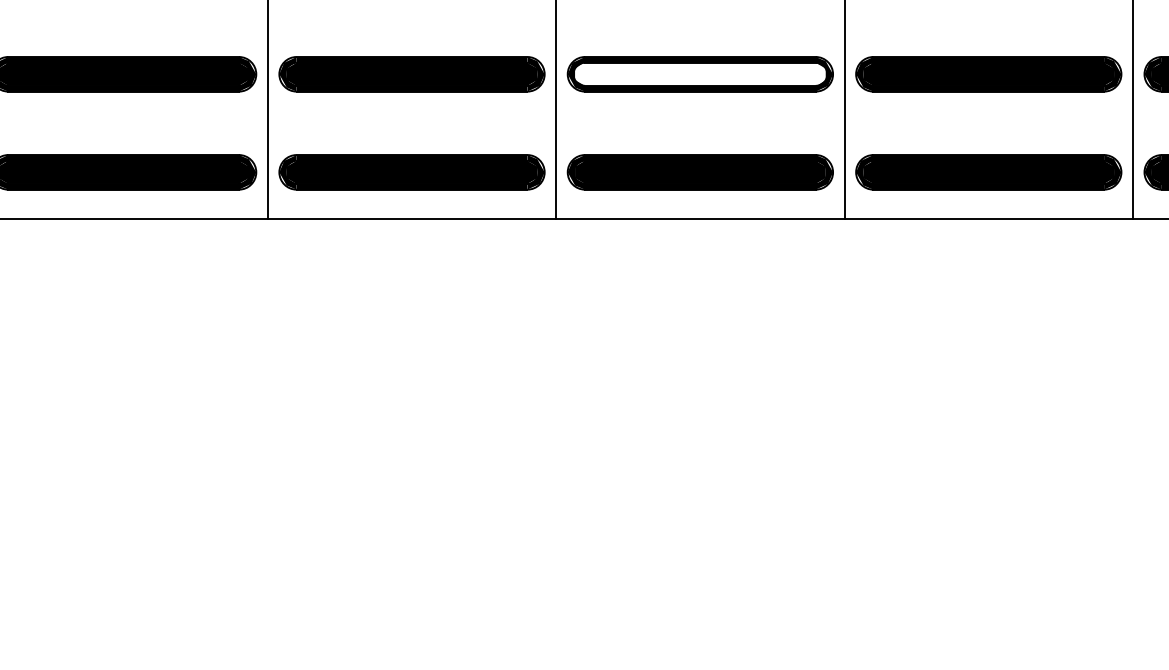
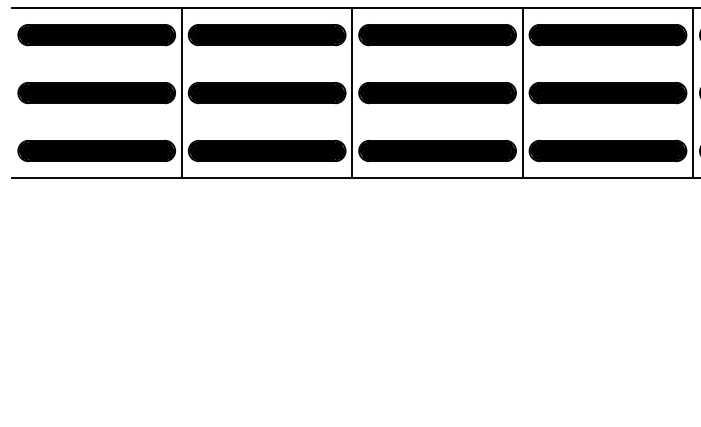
fill: (700, 73) -> (437, 92), added

